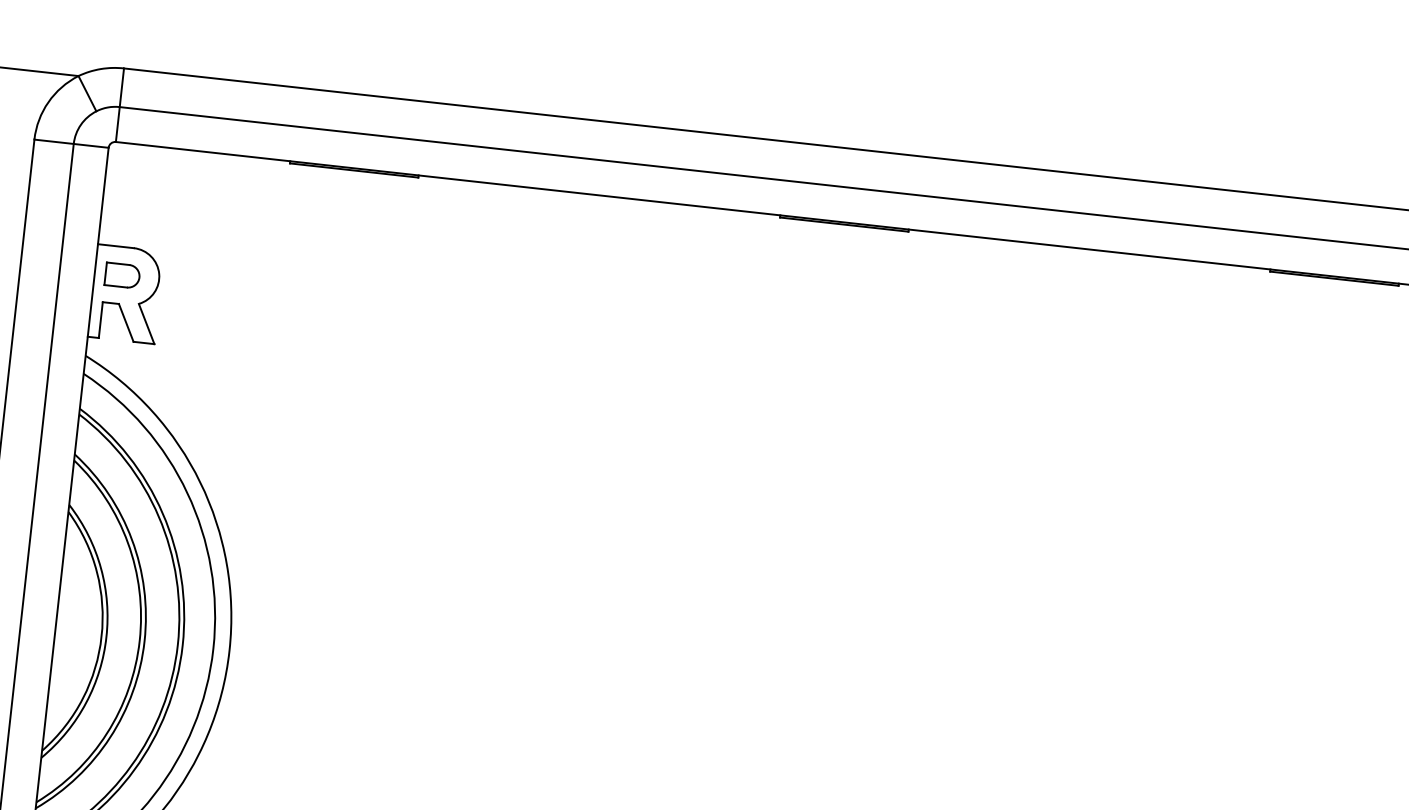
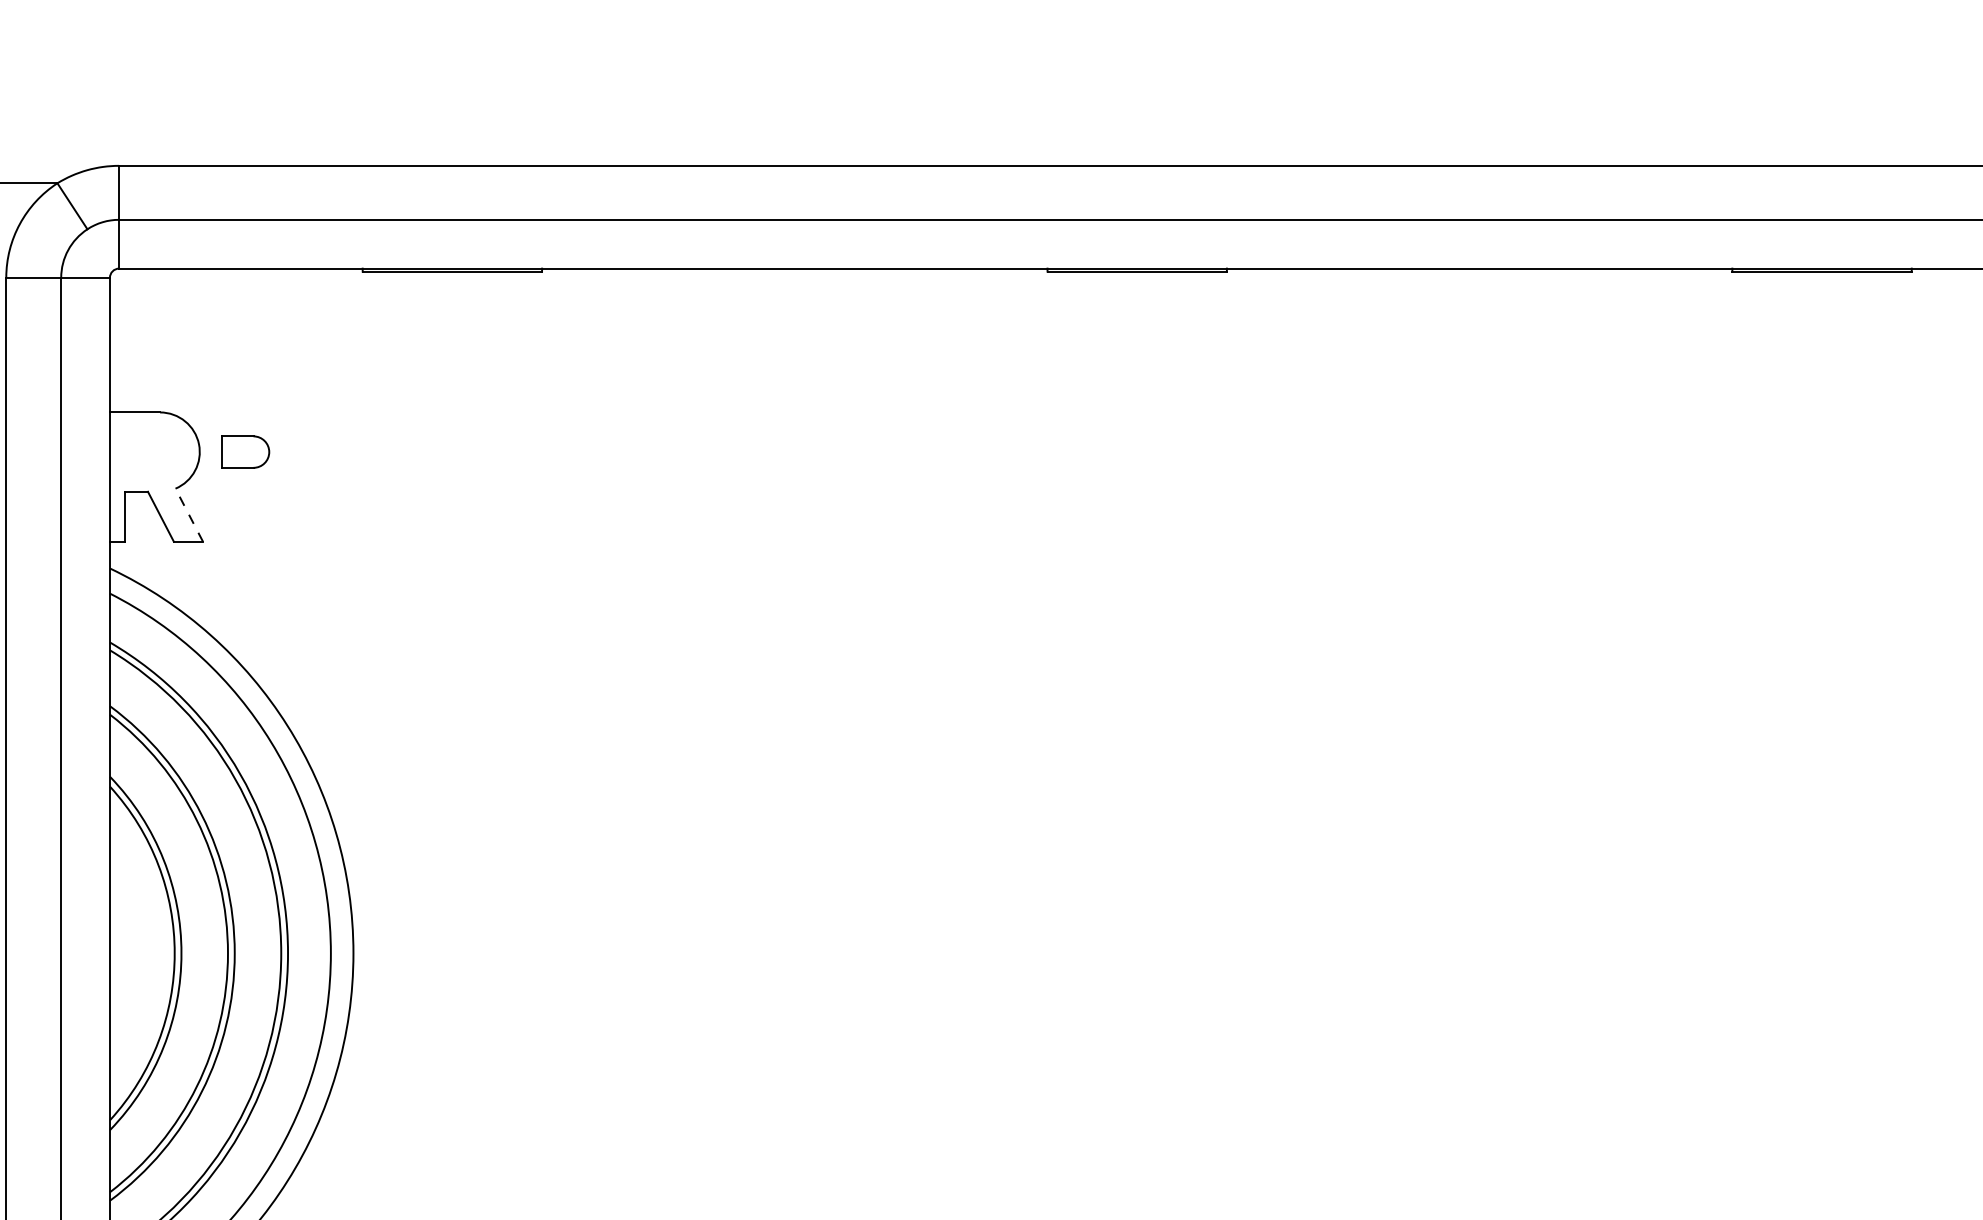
part: (122, 275) -> (245, 451), moved
line: (146, 324) -> (189, 515), solid -> dashed

